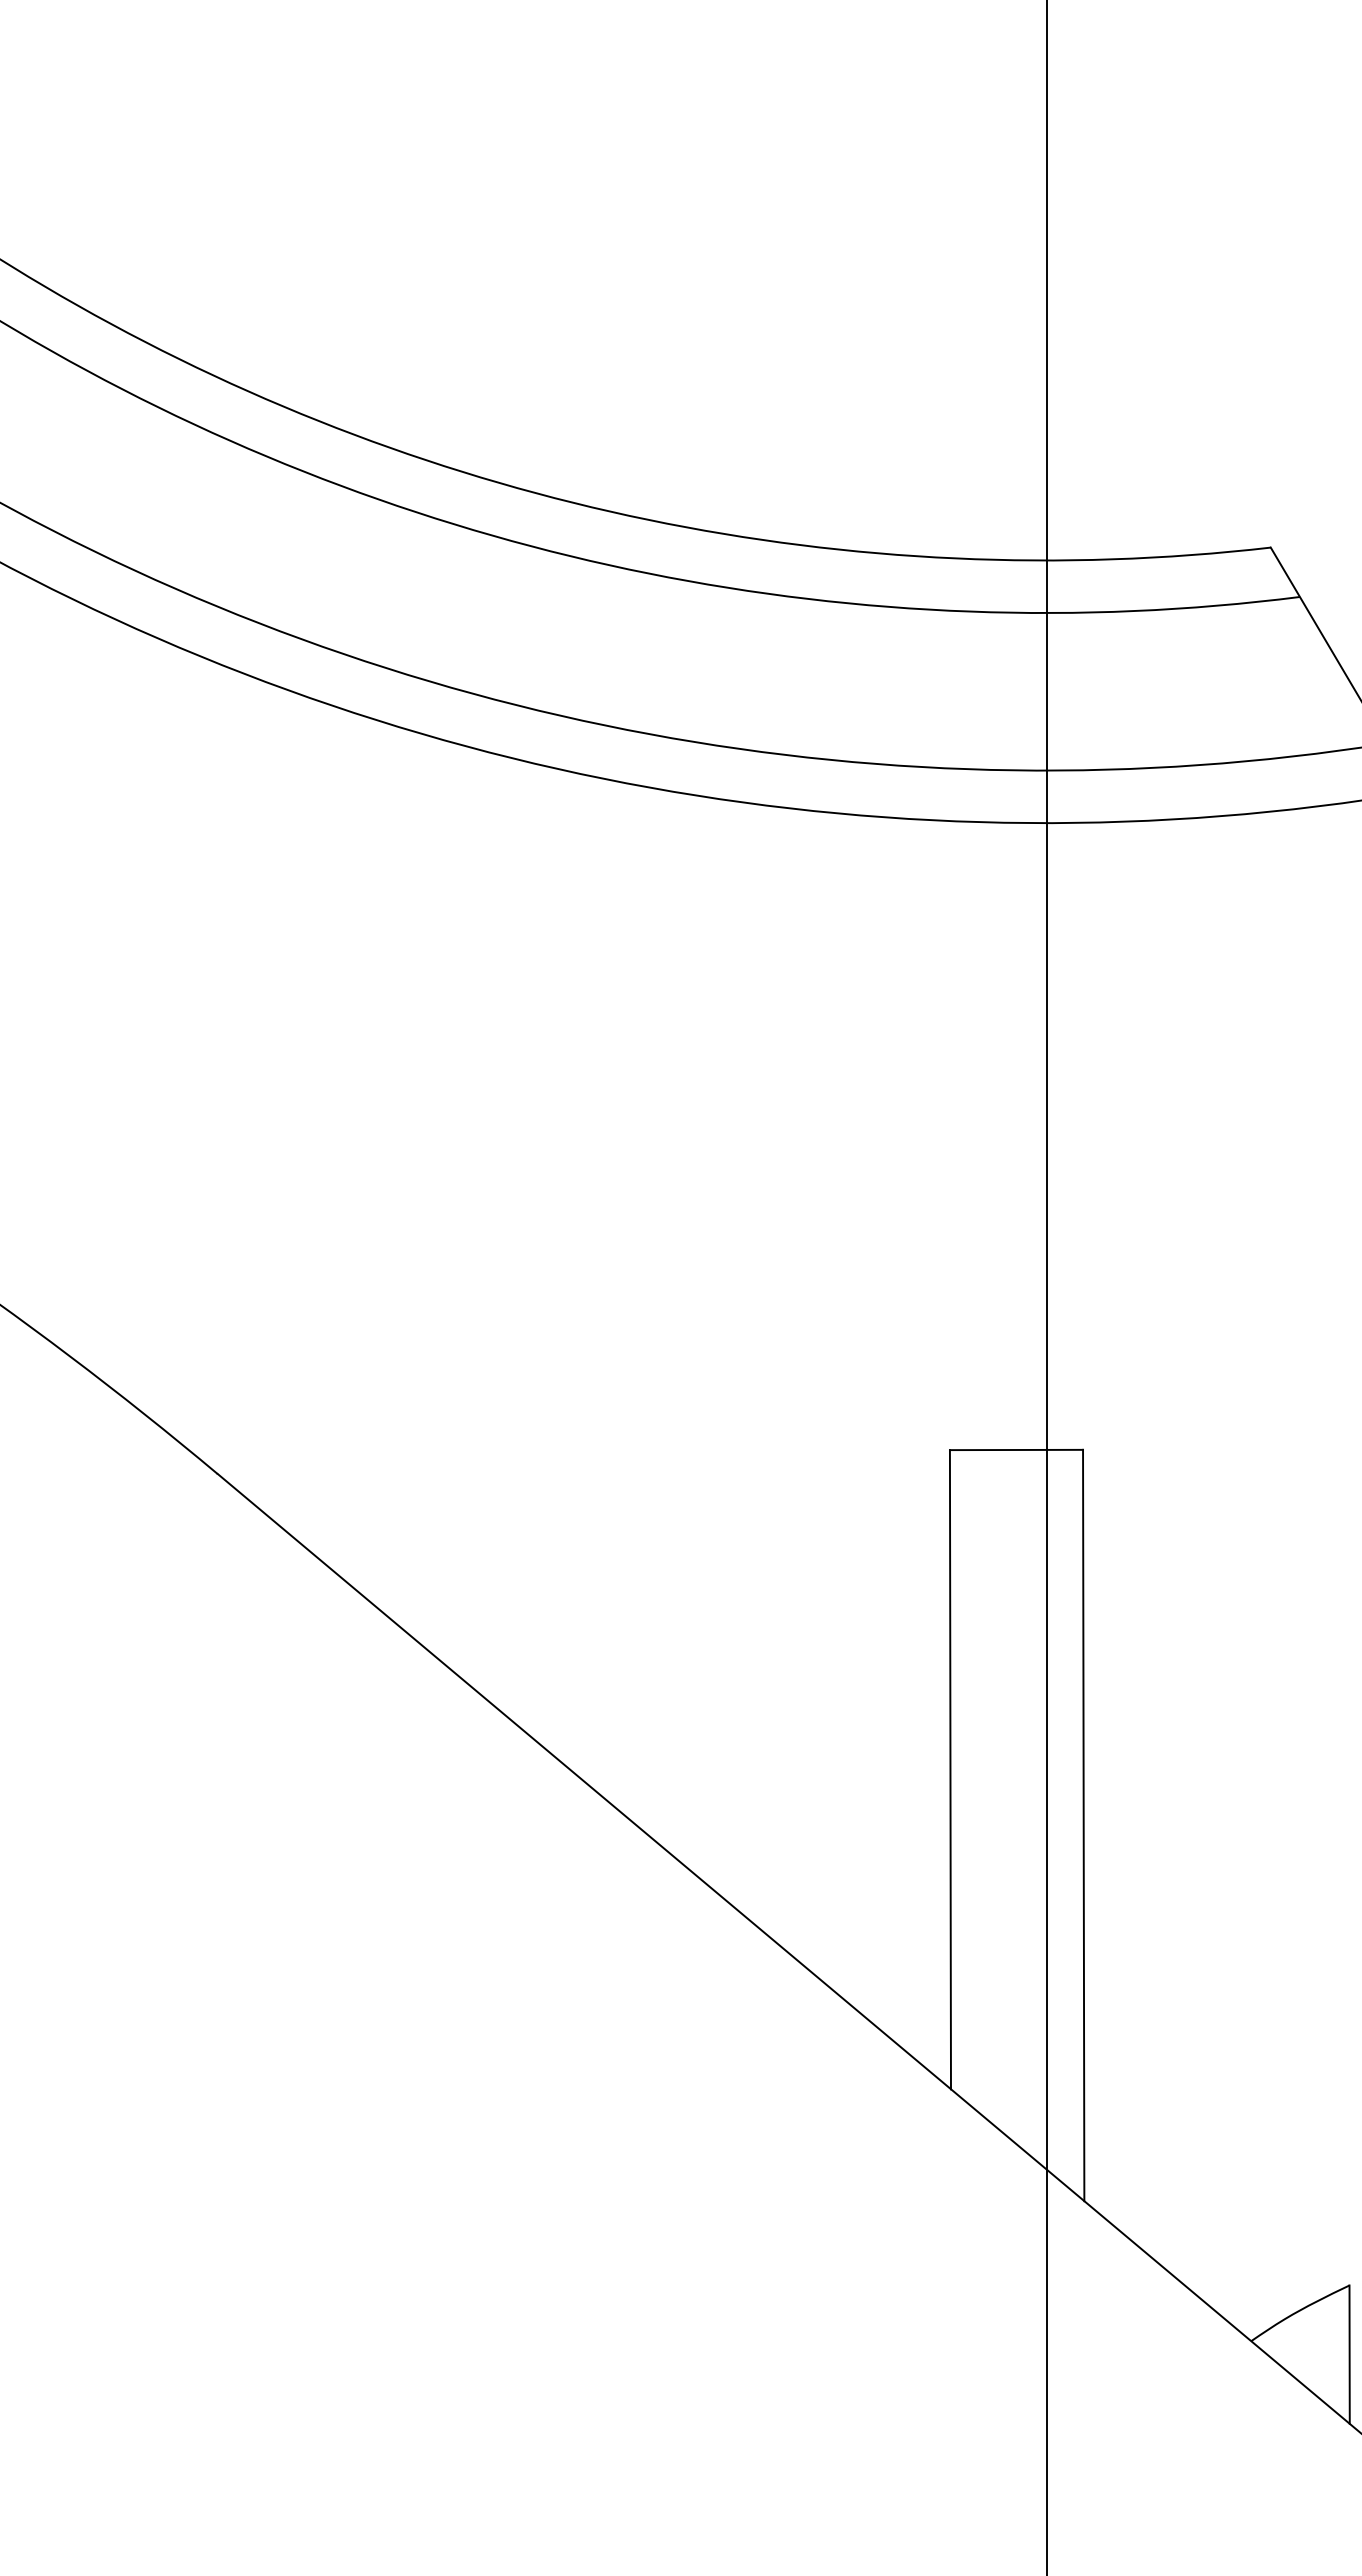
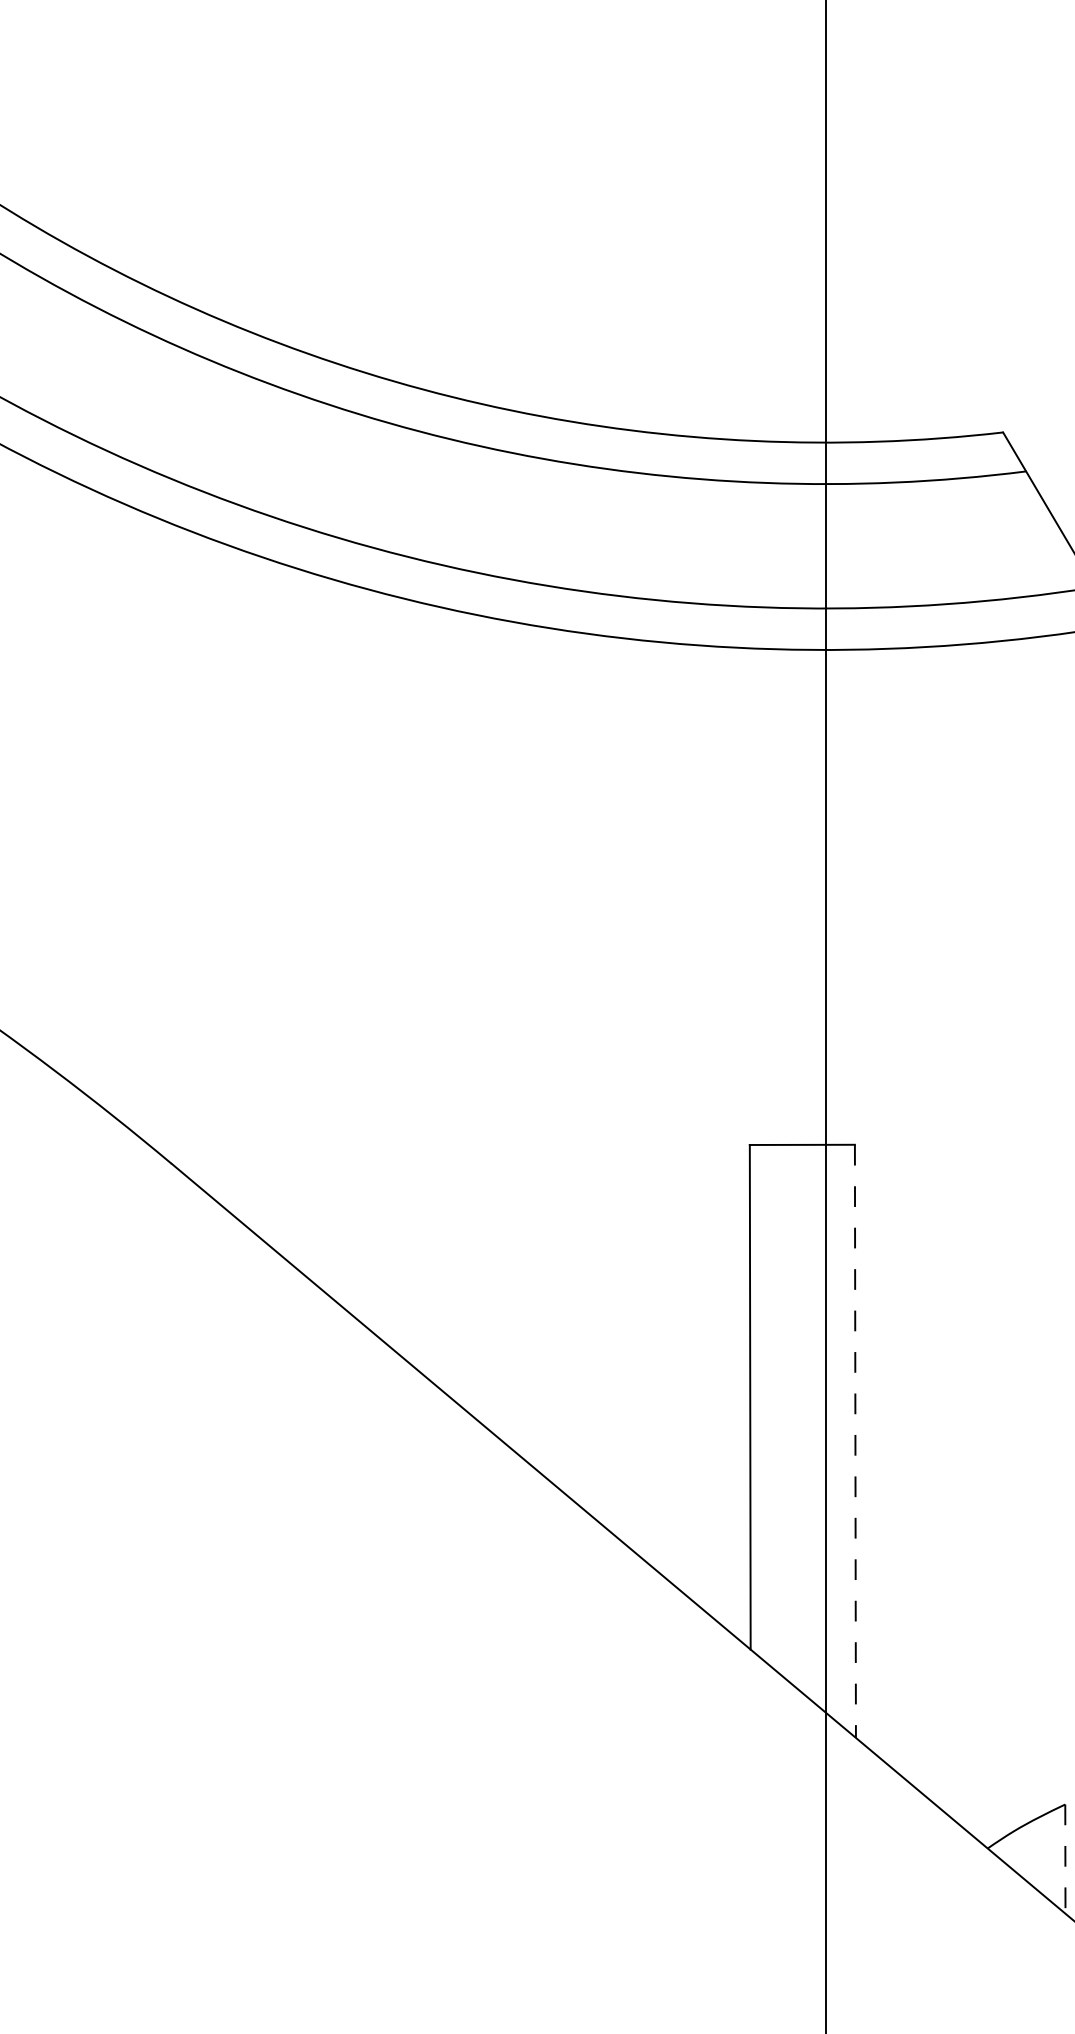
line: (1083, 1825) -> (855, 1441), solid -> dashed
line: (1349, 2355) -> (1065, 1859), solid -> dashed

